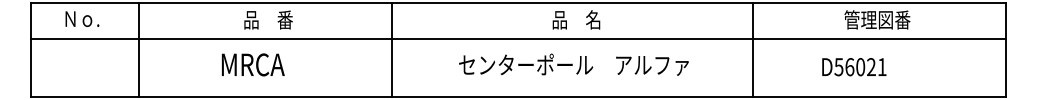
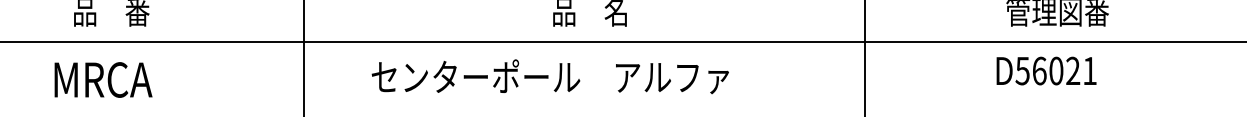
text: (253, 64) -> (103, 79), moved
text: (573, 64) -> (549, 76), moved
text: (854, 67) -> (1046, 71), moved

